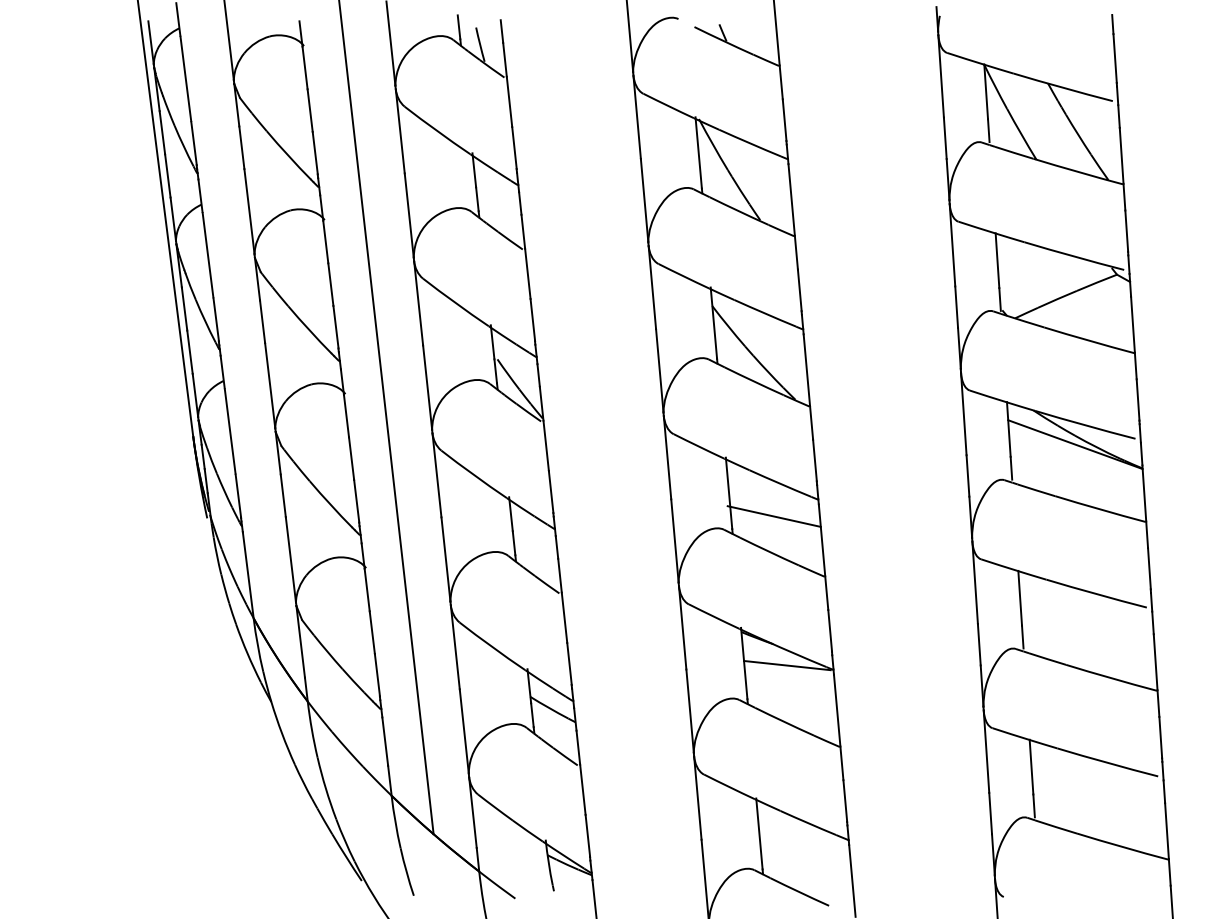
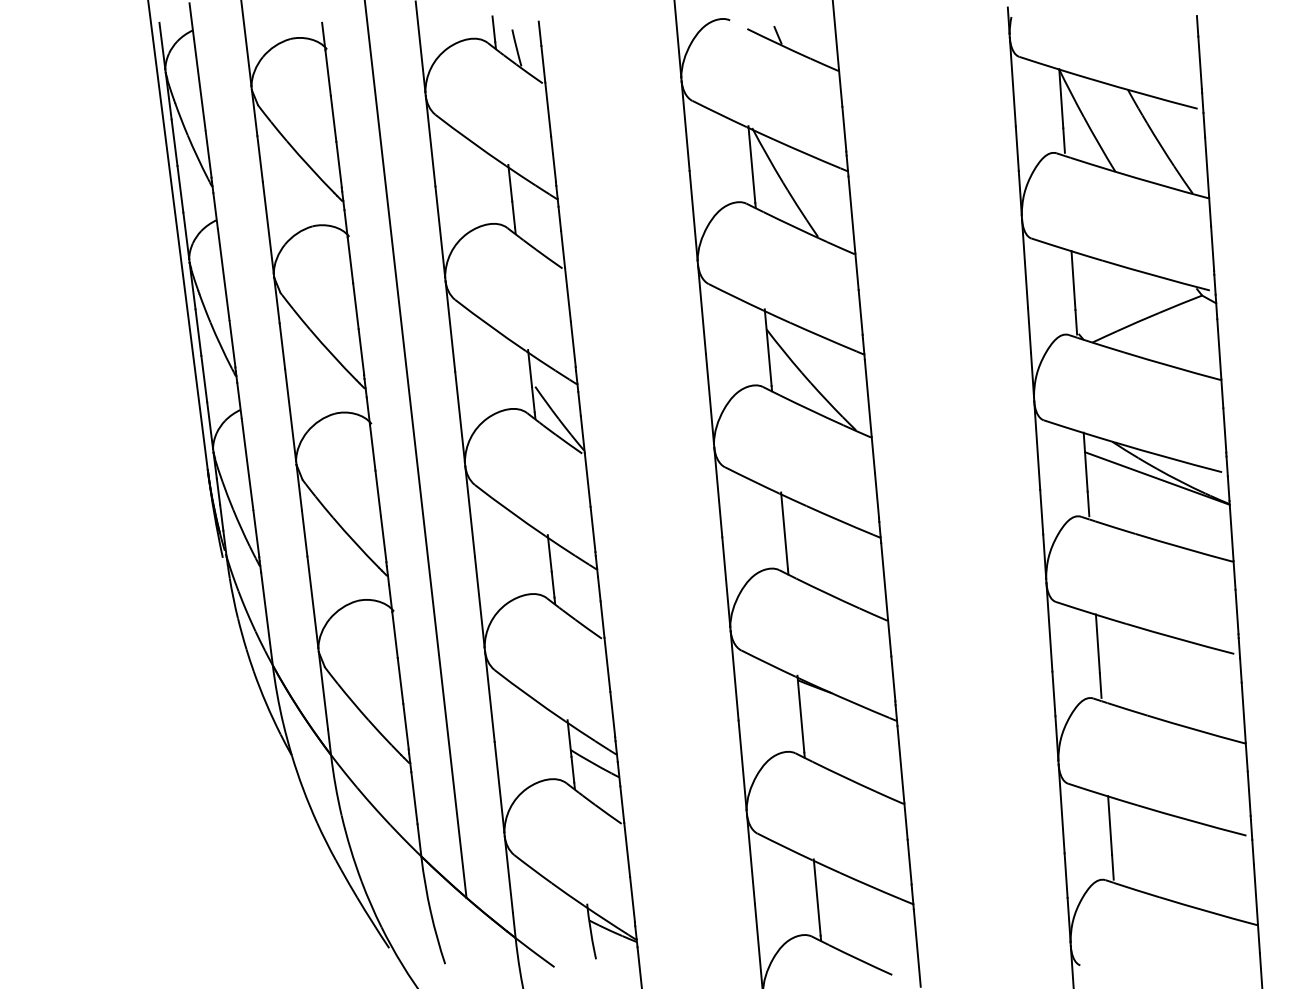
line: (774, 516) -> (833, 555), removed
line: (786, 665) -> (846, 716), removed

